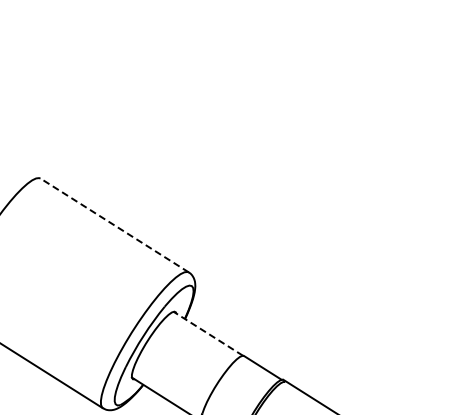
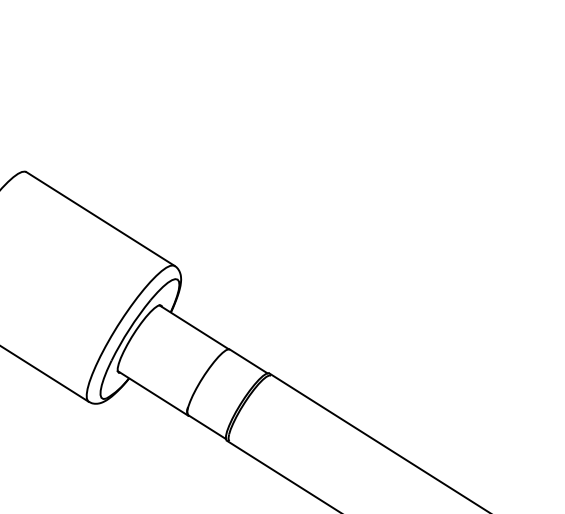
line: (114, 225) -> (100, 219), dashed -> solid
line: (207, 333) -> (193, 327), dashed -> solid

